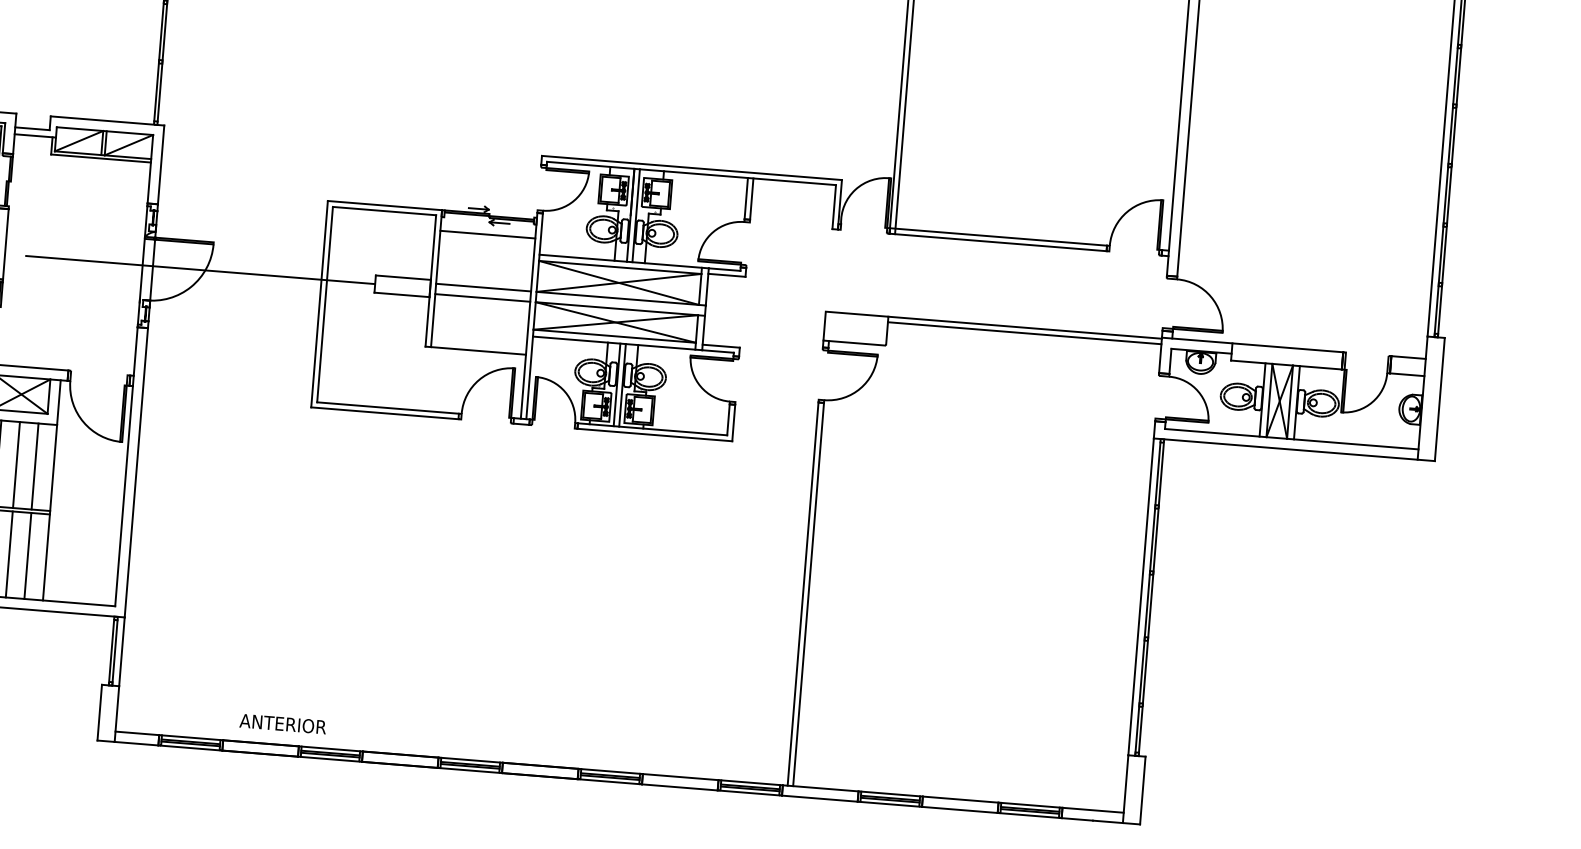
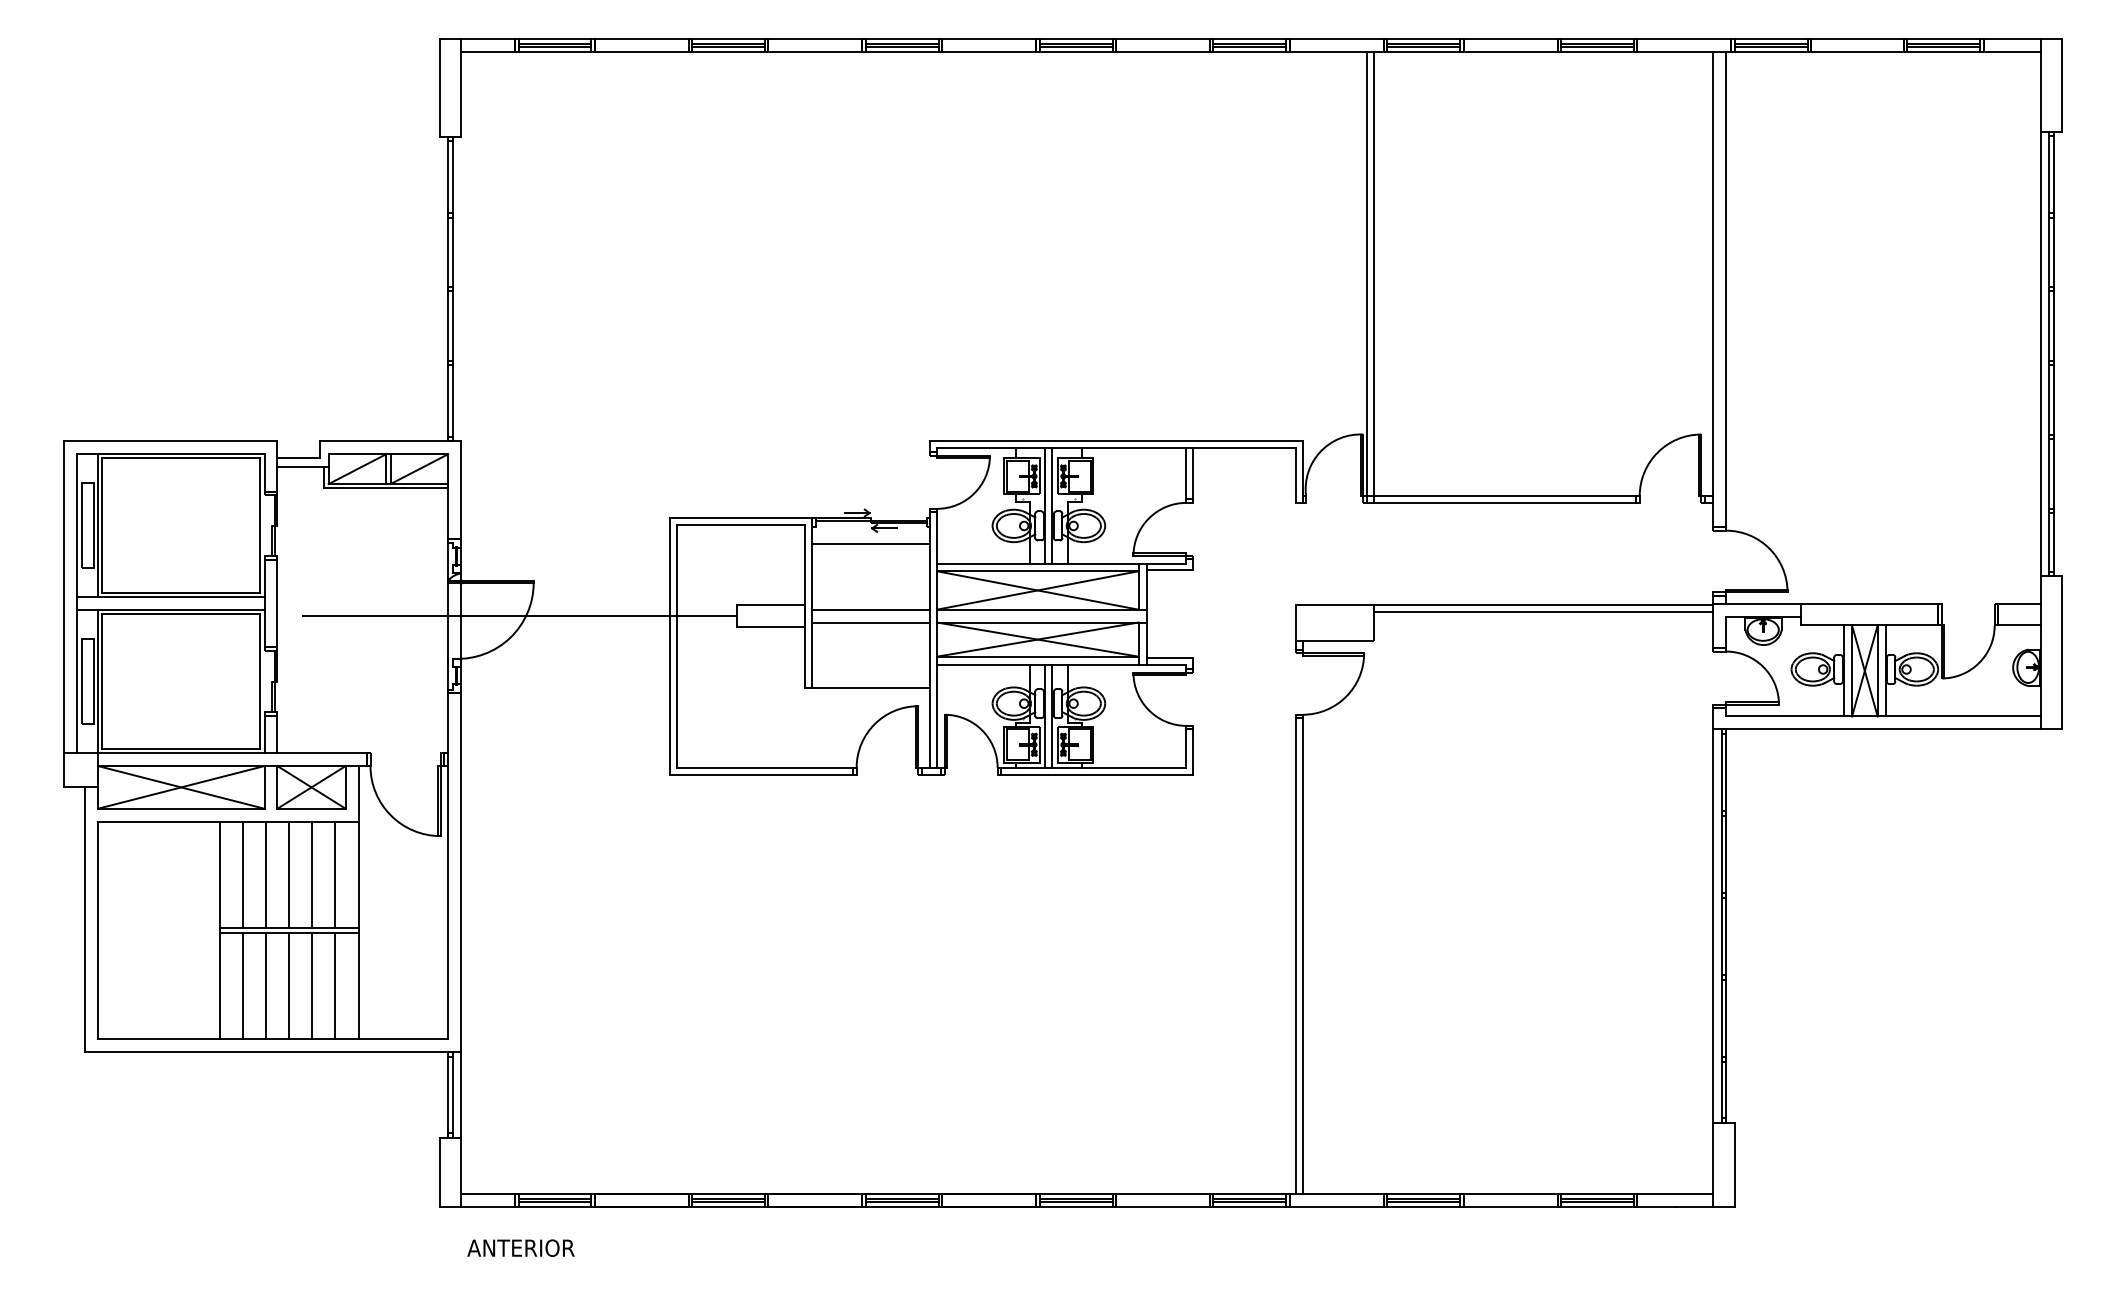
text: (282, 723) -> (520, 1247), moved

